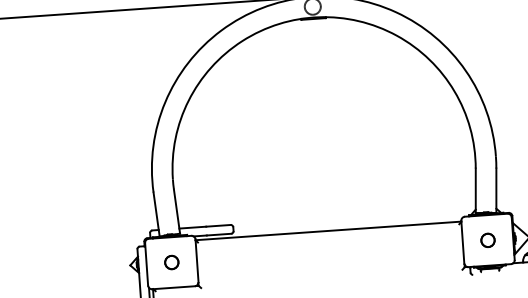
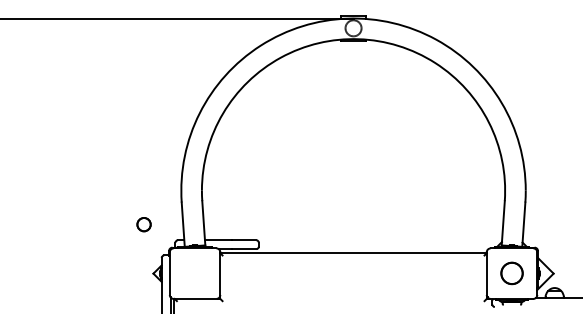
circle: (487, 240) -> (511, 273), size x1.6
circle: (171, 262) -> (143, 224), moved

